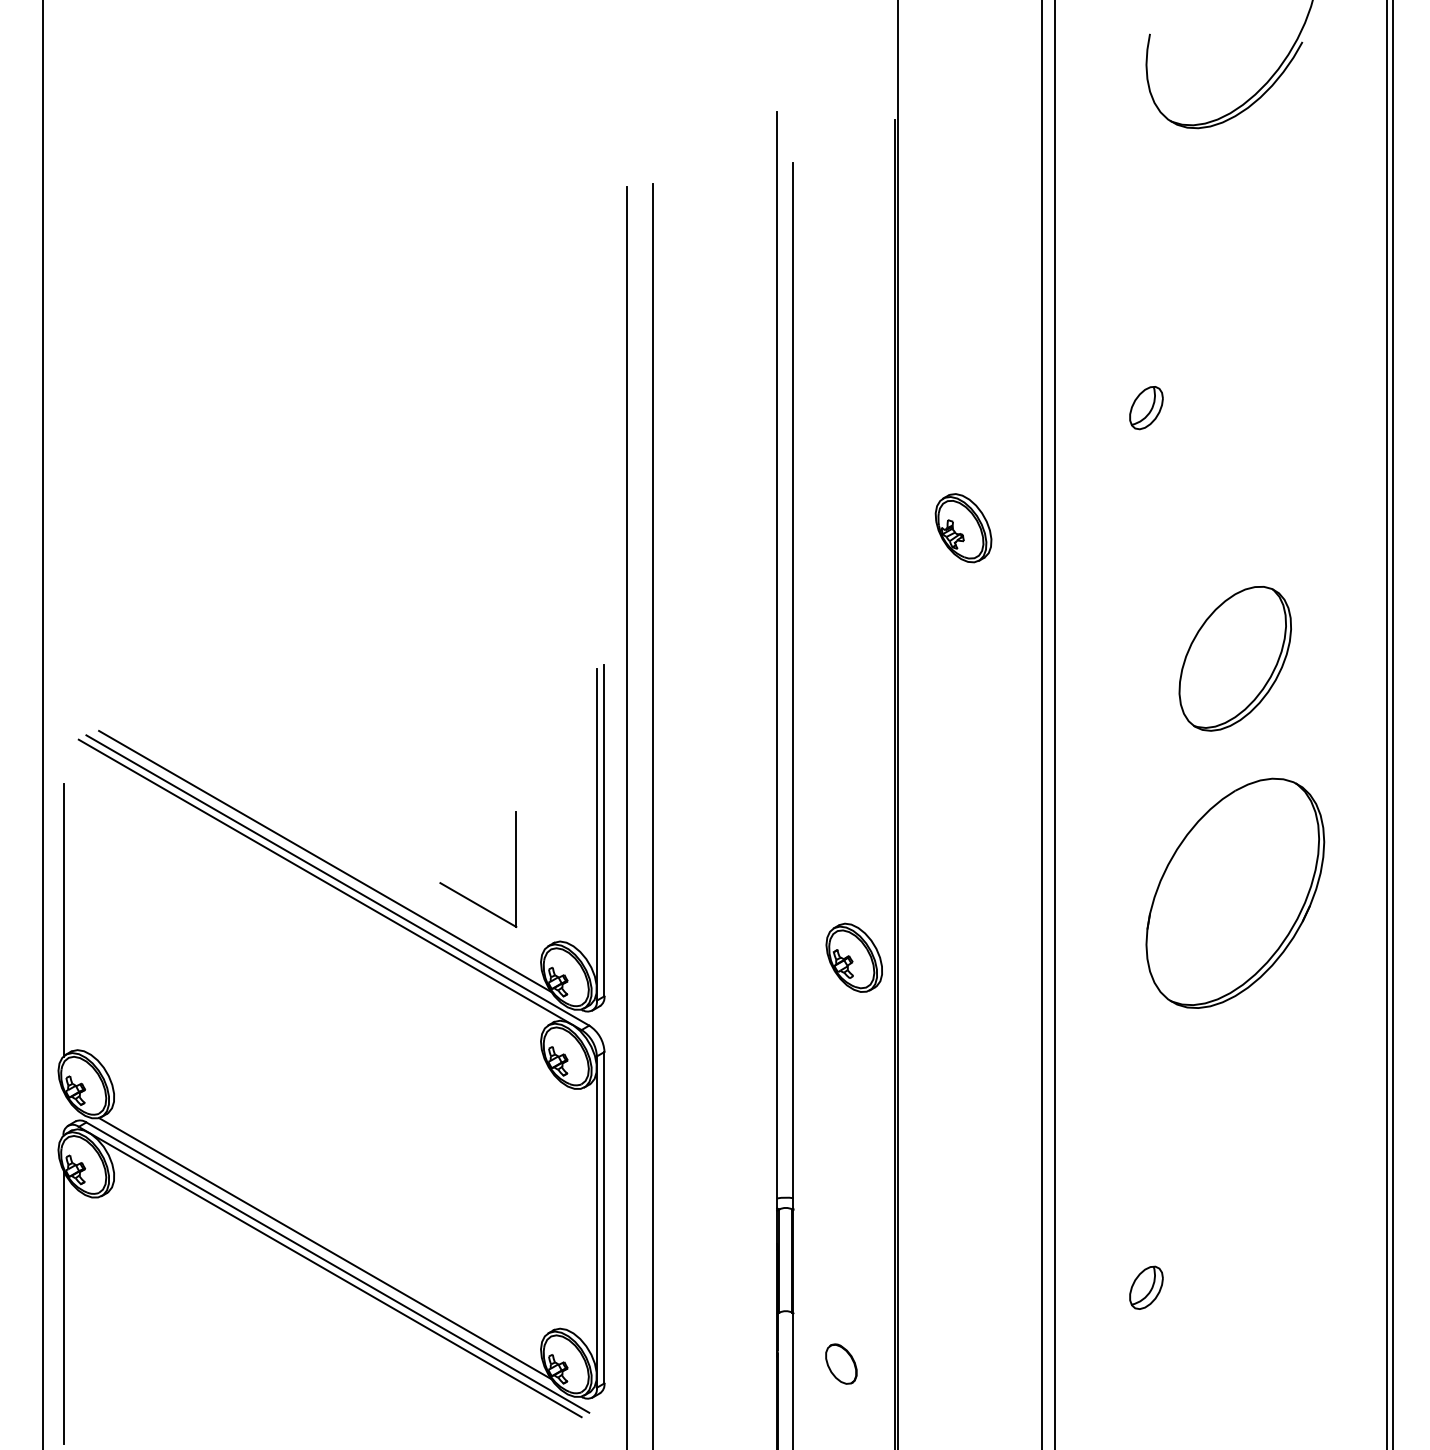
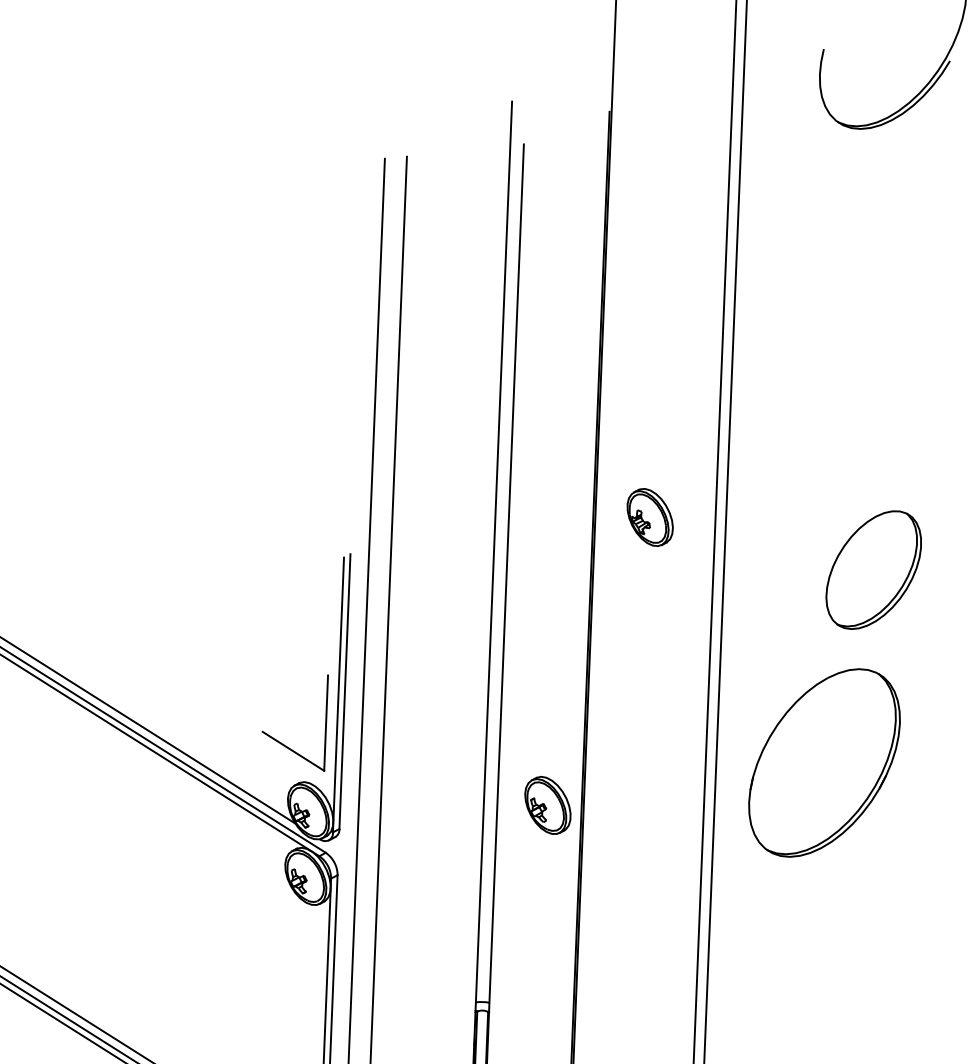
part: (1146, 408) -> (808, 359), removed
part: (963, 528) -> (650, 517), moved
part: (1235, 892) -> (824, 762), moved
part: (464, 895) -> (282, 742), moved

